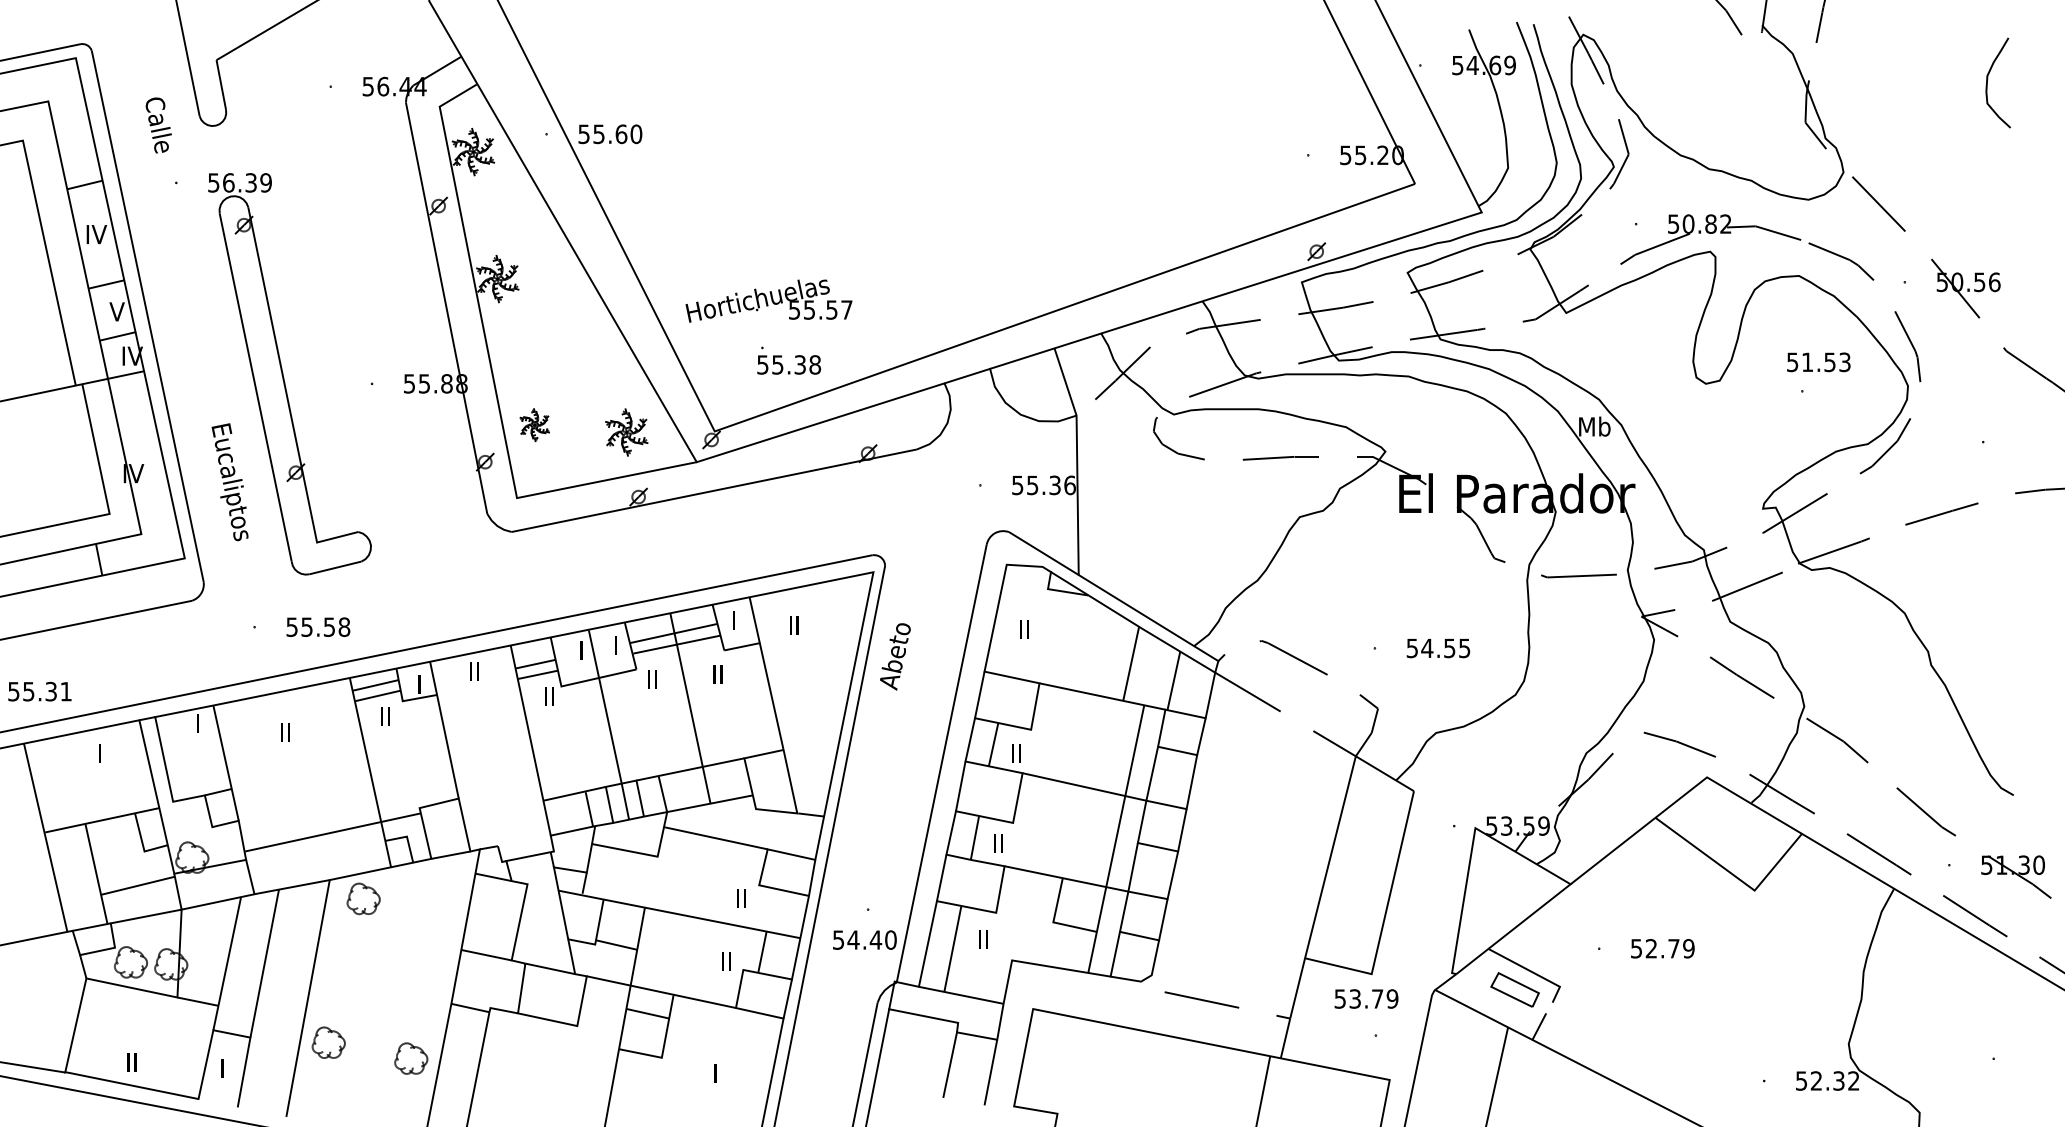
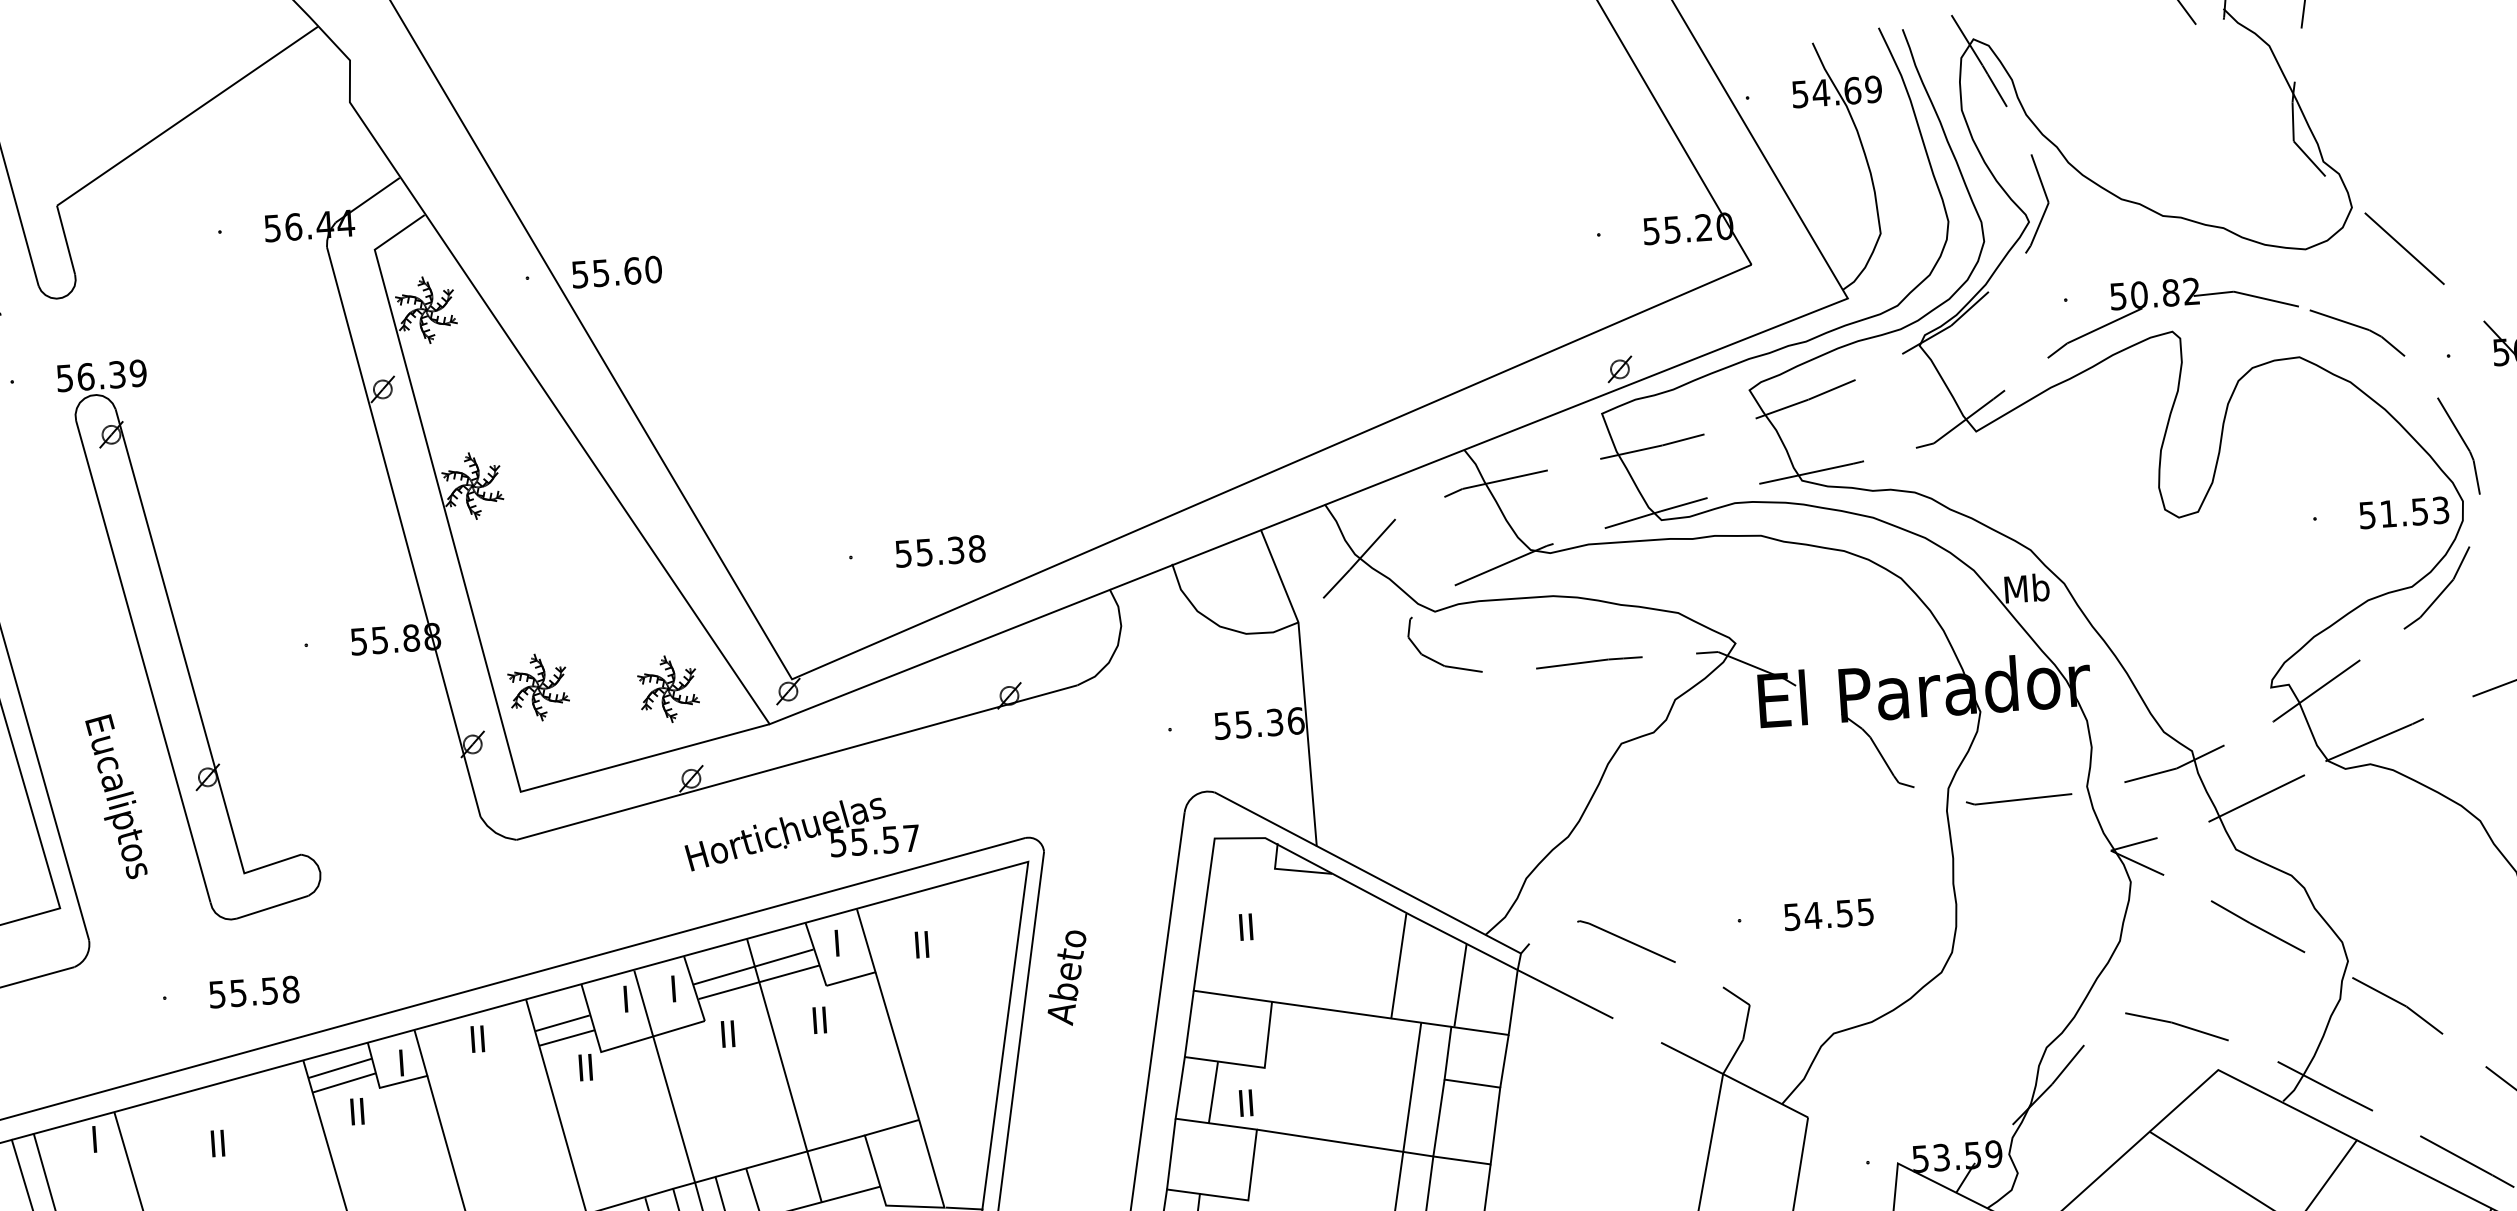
text: (768, 300) -> (800, 832), moved
text: (1818, 362) -> (2403, 513), moved
text: (789, 364) -> (940, 550), moved
part: (534, 425) -> (538, 688), size x1.43

